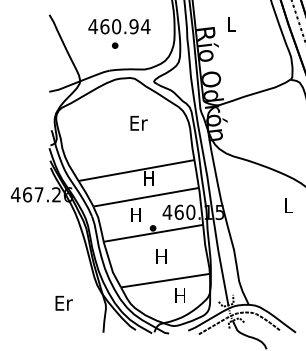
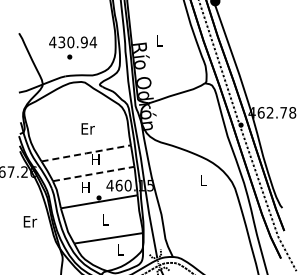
text: (104, 26) -> (61, 42), 460.94 -> 430.94
text: (138, 122) -> (87, 128), moved
line: (136, 170) -> (86, 153), solid -> dashed
line: (145, 196) -> (93, 173), solid -> dashed
text: (161, 256) -> (105, 219), H -> L
text: (179, 295) -> (119, 249), H -> L
text: (64, 302) -> (30, 221), moved

